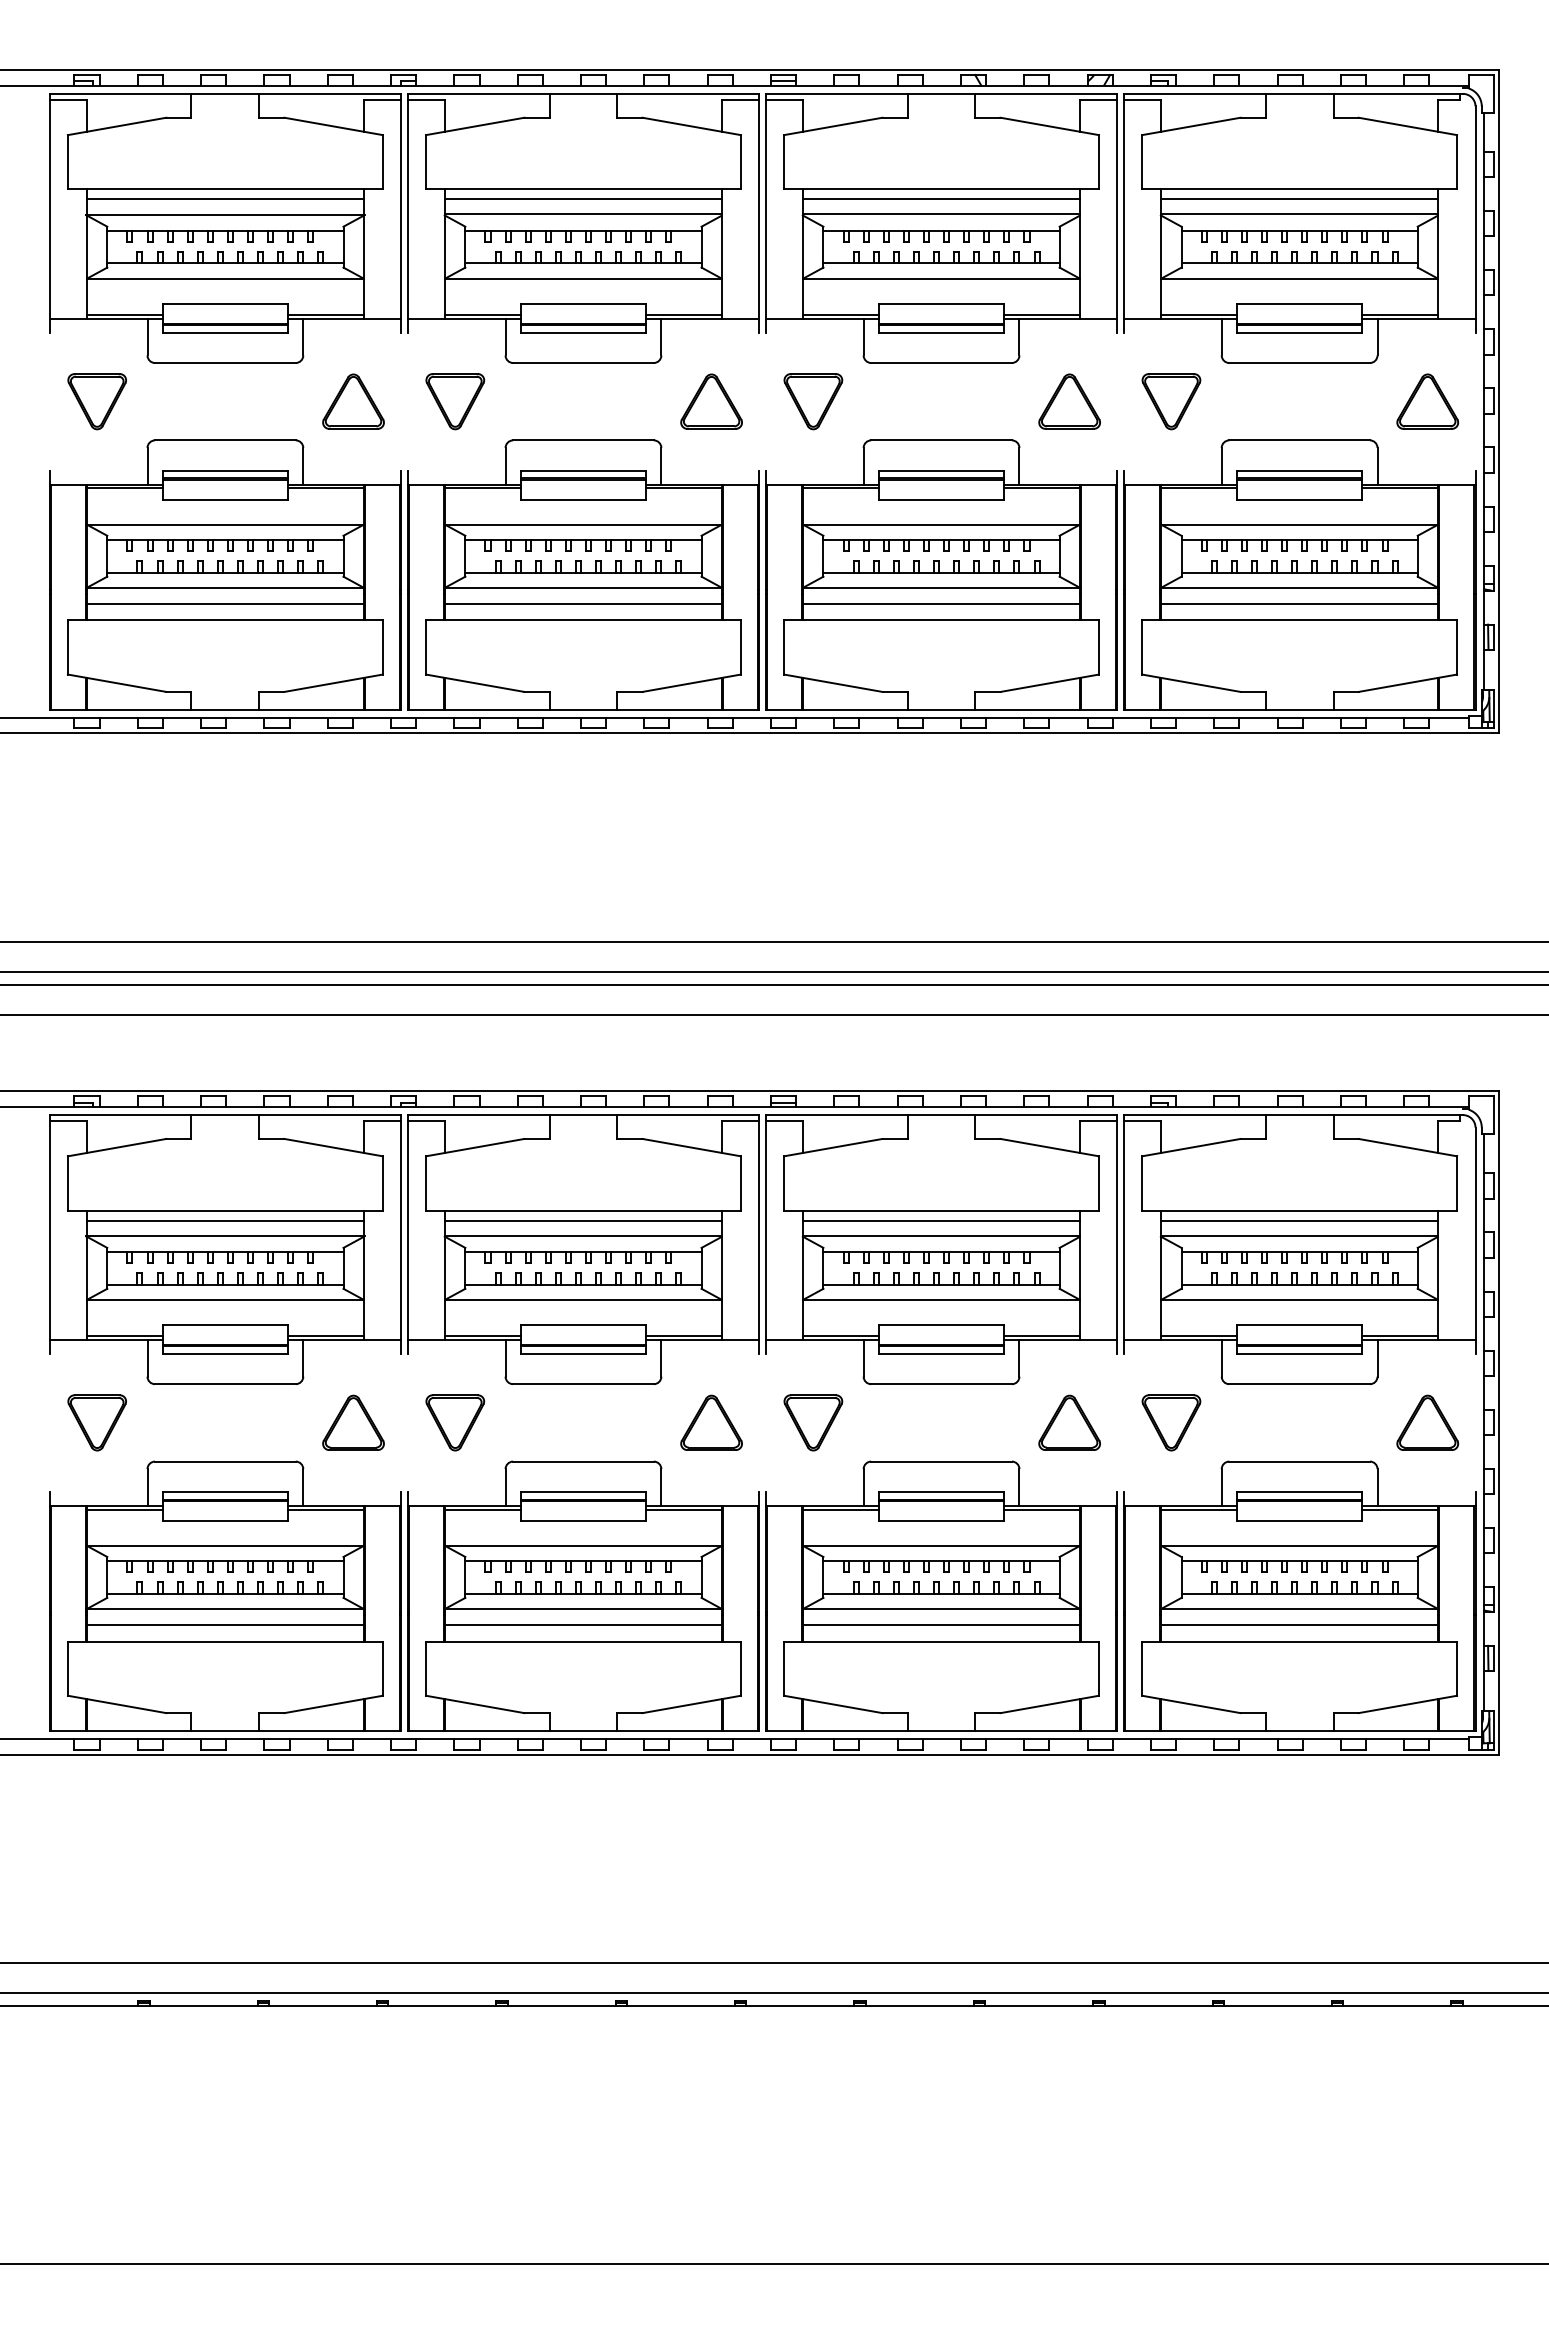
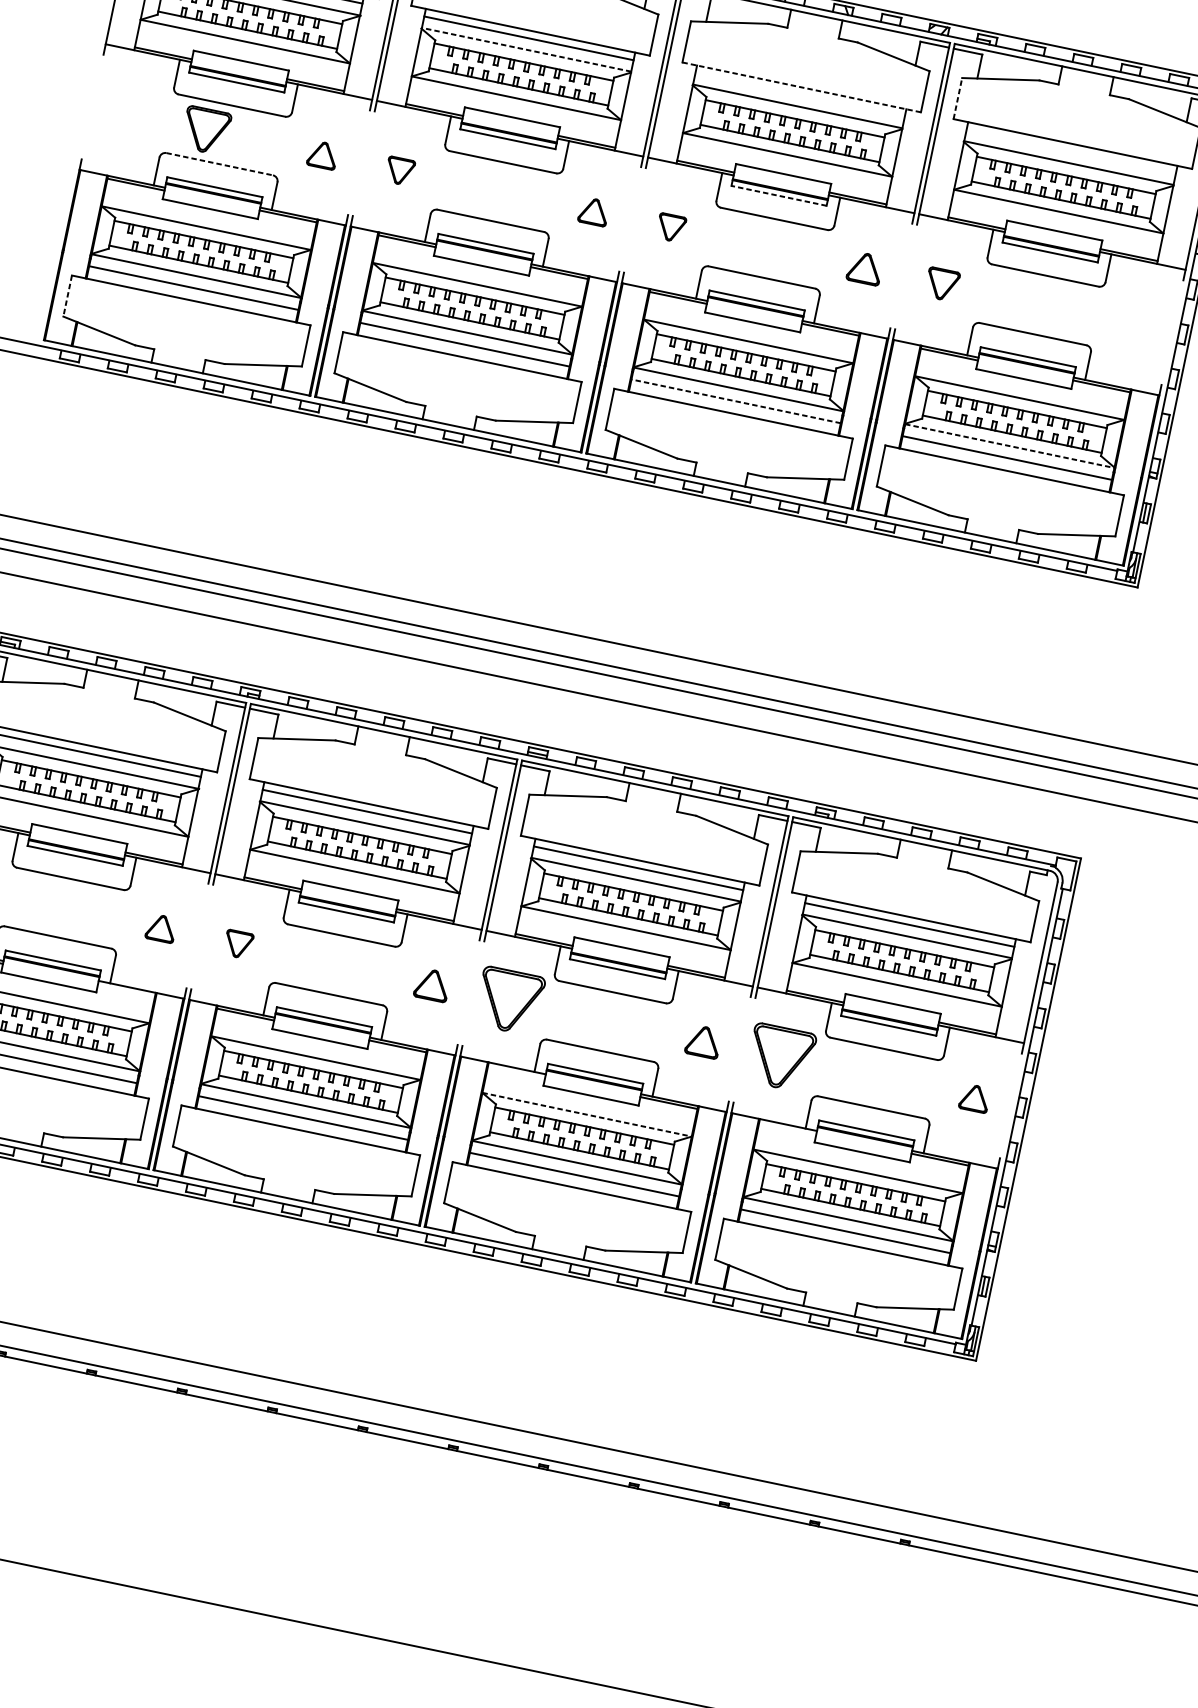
line: (1142, 161) -> (958, 98), solid -> dashed
line: (942, 189) -> (802, 87), solid -> dashed
line: (941, 199) -> (800, 95), removed
line: (1299, 199) -> (1071, 151), removed
line: (582, 214) -> (525, 49), solid -> dashed
line: (941, 332) -> (779, 195), solid -> dashed
part: (96, 401) -> (205, 130), moved
part: (353, 401) -> (322, 155), size x0.6
part: (455, 401) -> (400, 171), size x0.6
part: (711, 401) -> (593, 211), size x0.6
part: (813, 401) -> (671, 227), size x0.6
part: (1069, 401) -> (865, 268), size x0.7
part: (1171, 401) -> (942, 284), size x0.7
part: (1427, 401) -> (1136, 324), removed
line: (225, 440) -> (219, 164), solid -> dashed
line: (1300, 588) -> (1010, 446), solid -> dashed
line: (941, 603) -> (736, 401), solid -> dashed
line: (67, 647) -> (67, 296), solid -> dashed
part: (353, 1422) -> (161, 928), size x0.6
part: (455, 1422) -> (238, 944), size x0.6
part: (711, 1422) -> (432, 984), size x0.7
part: (813, 1422) -> (509, 1000), size x1.4
part: (1069, 1422) -> (703, 1041), size x0.7
part: (1171, 1422) -> (780, 1057), size x1.4
part: (1427, 1422) -> (974, 1098), size x0.6
line: (325, 1509) -> (126, 989), removed
line: (840, 1509) -> (516, 1071), removed
line: (1198, 1509) -> (787, 1127), removed
line: (942, 1546) -> (587, 1115), solid -> dashed

